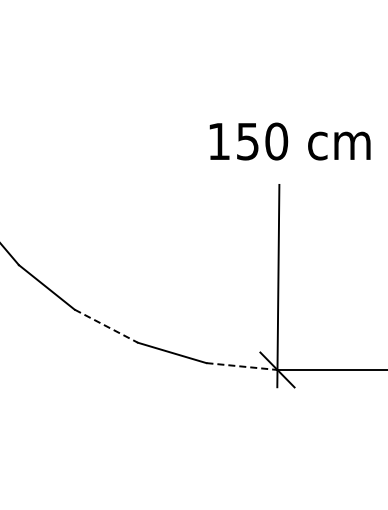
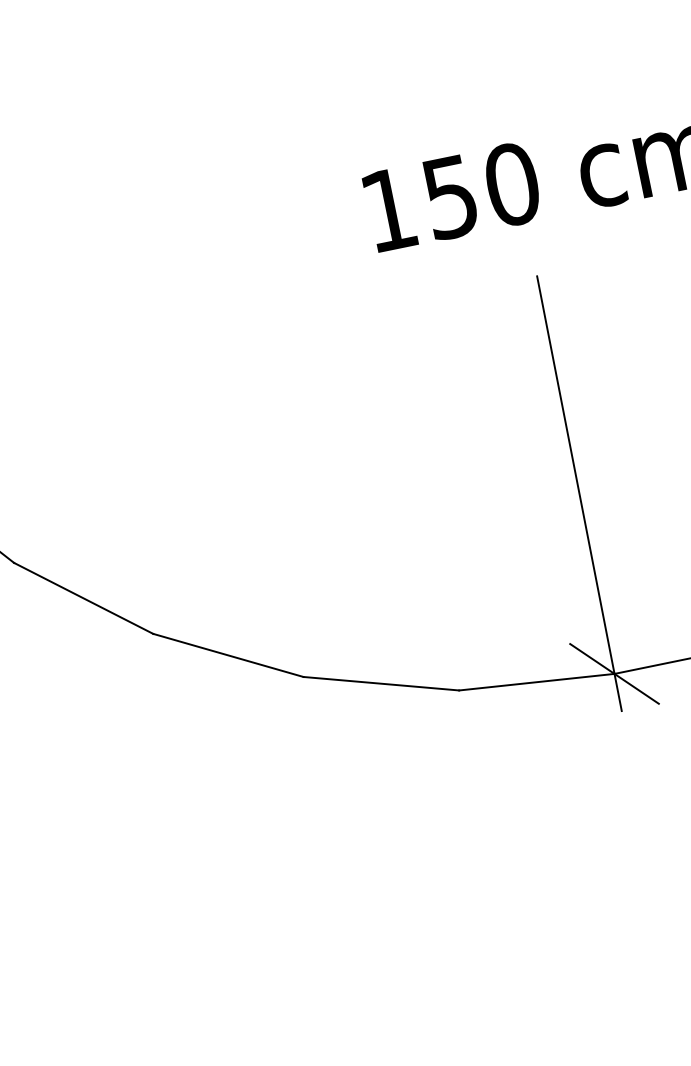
line: (106, 326) -> (228, 655), dashed -> solid
line: (241, 366) -> (535, 682), dashed -> solid

